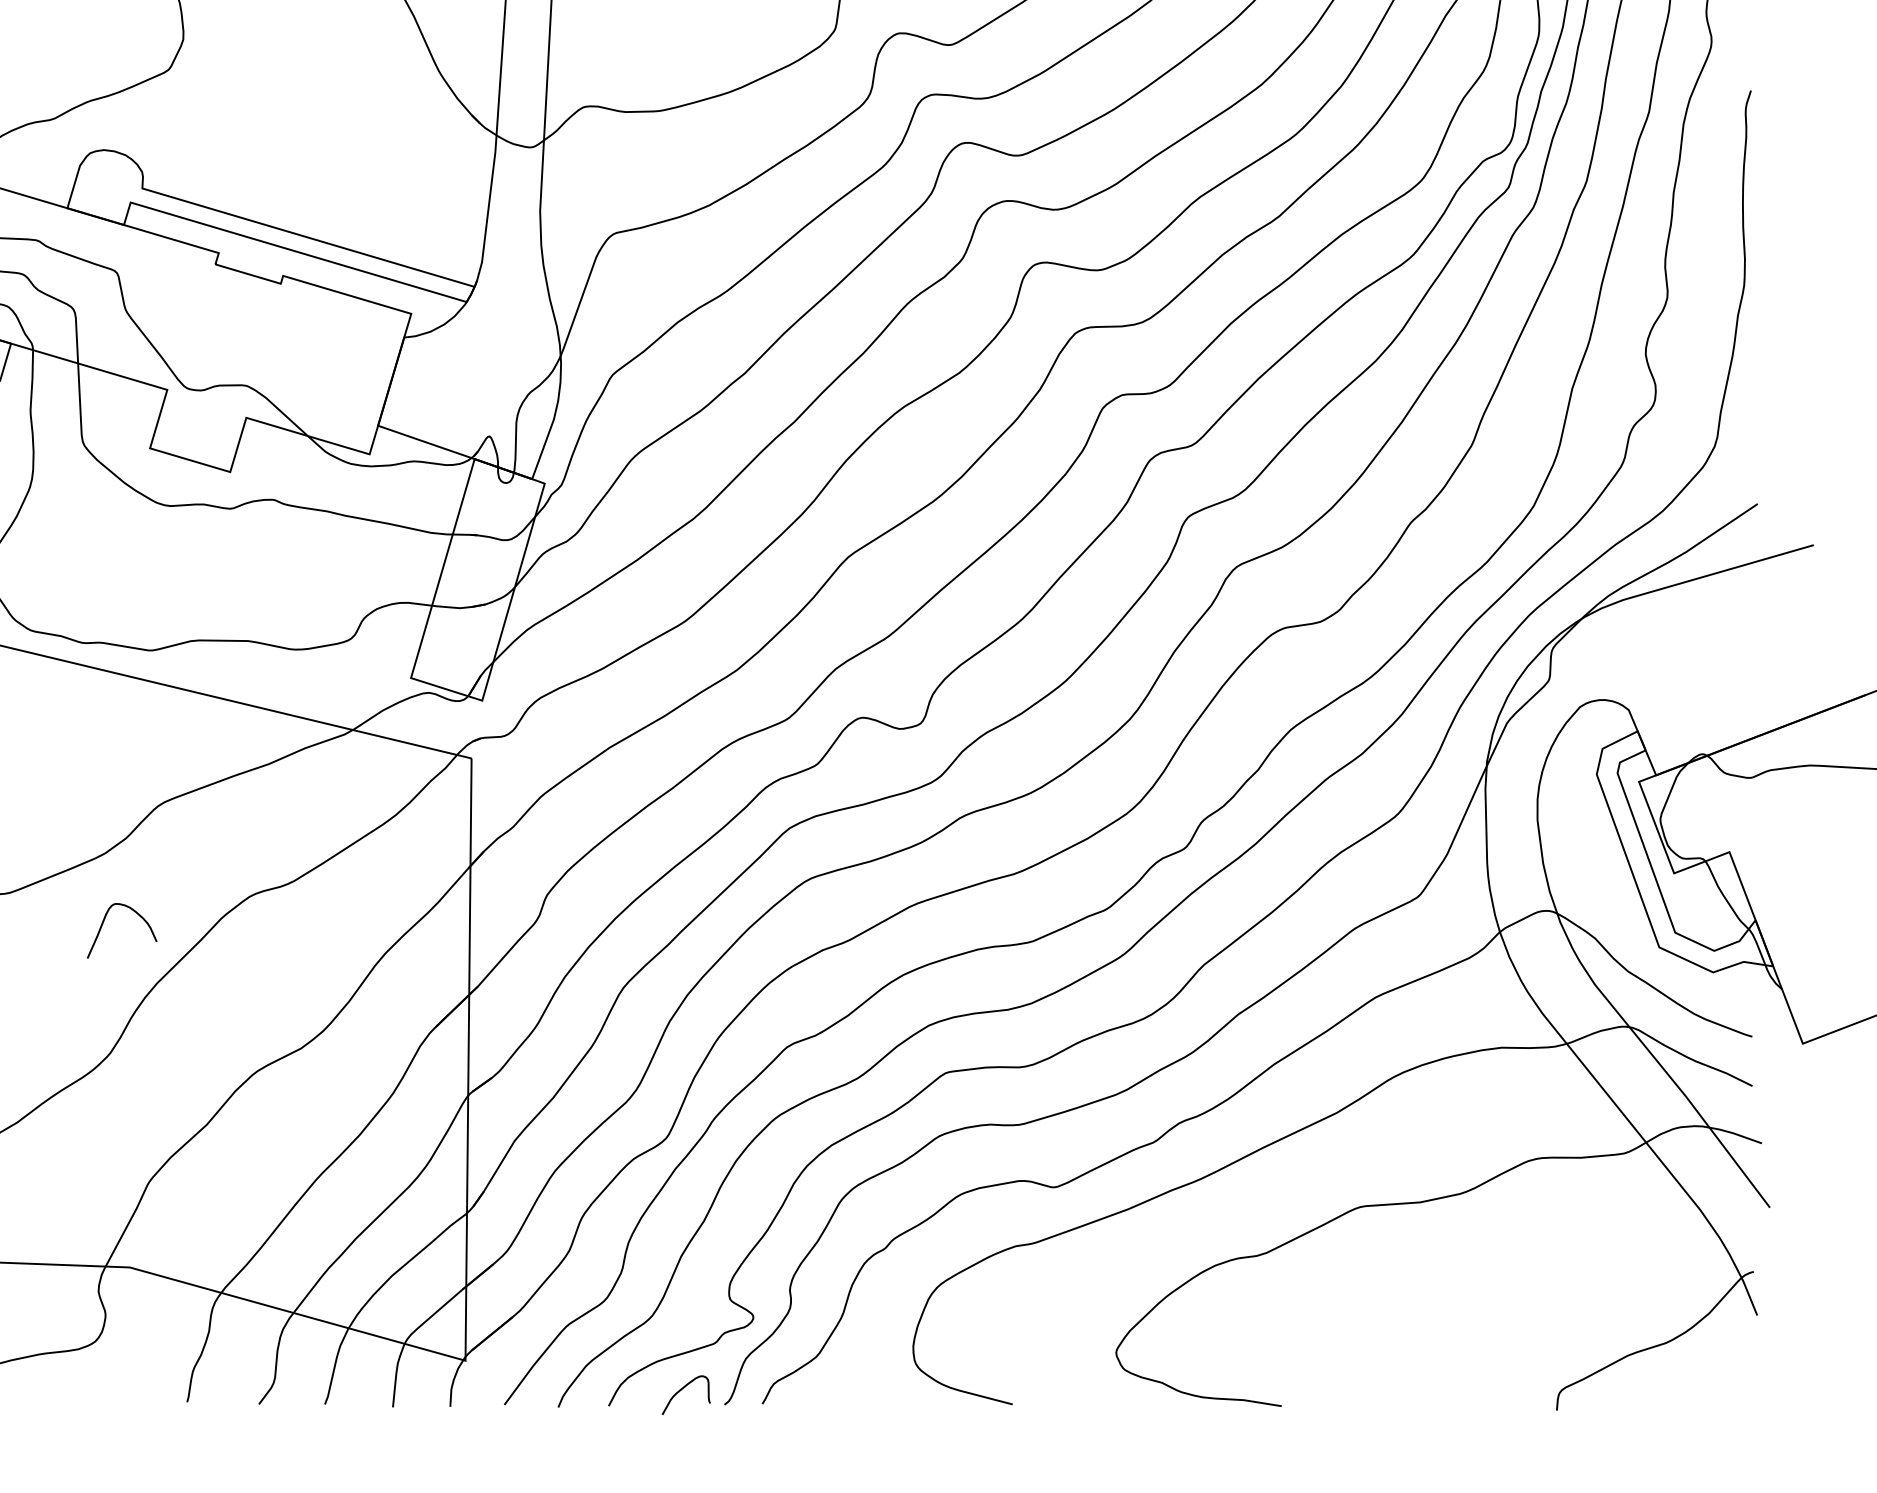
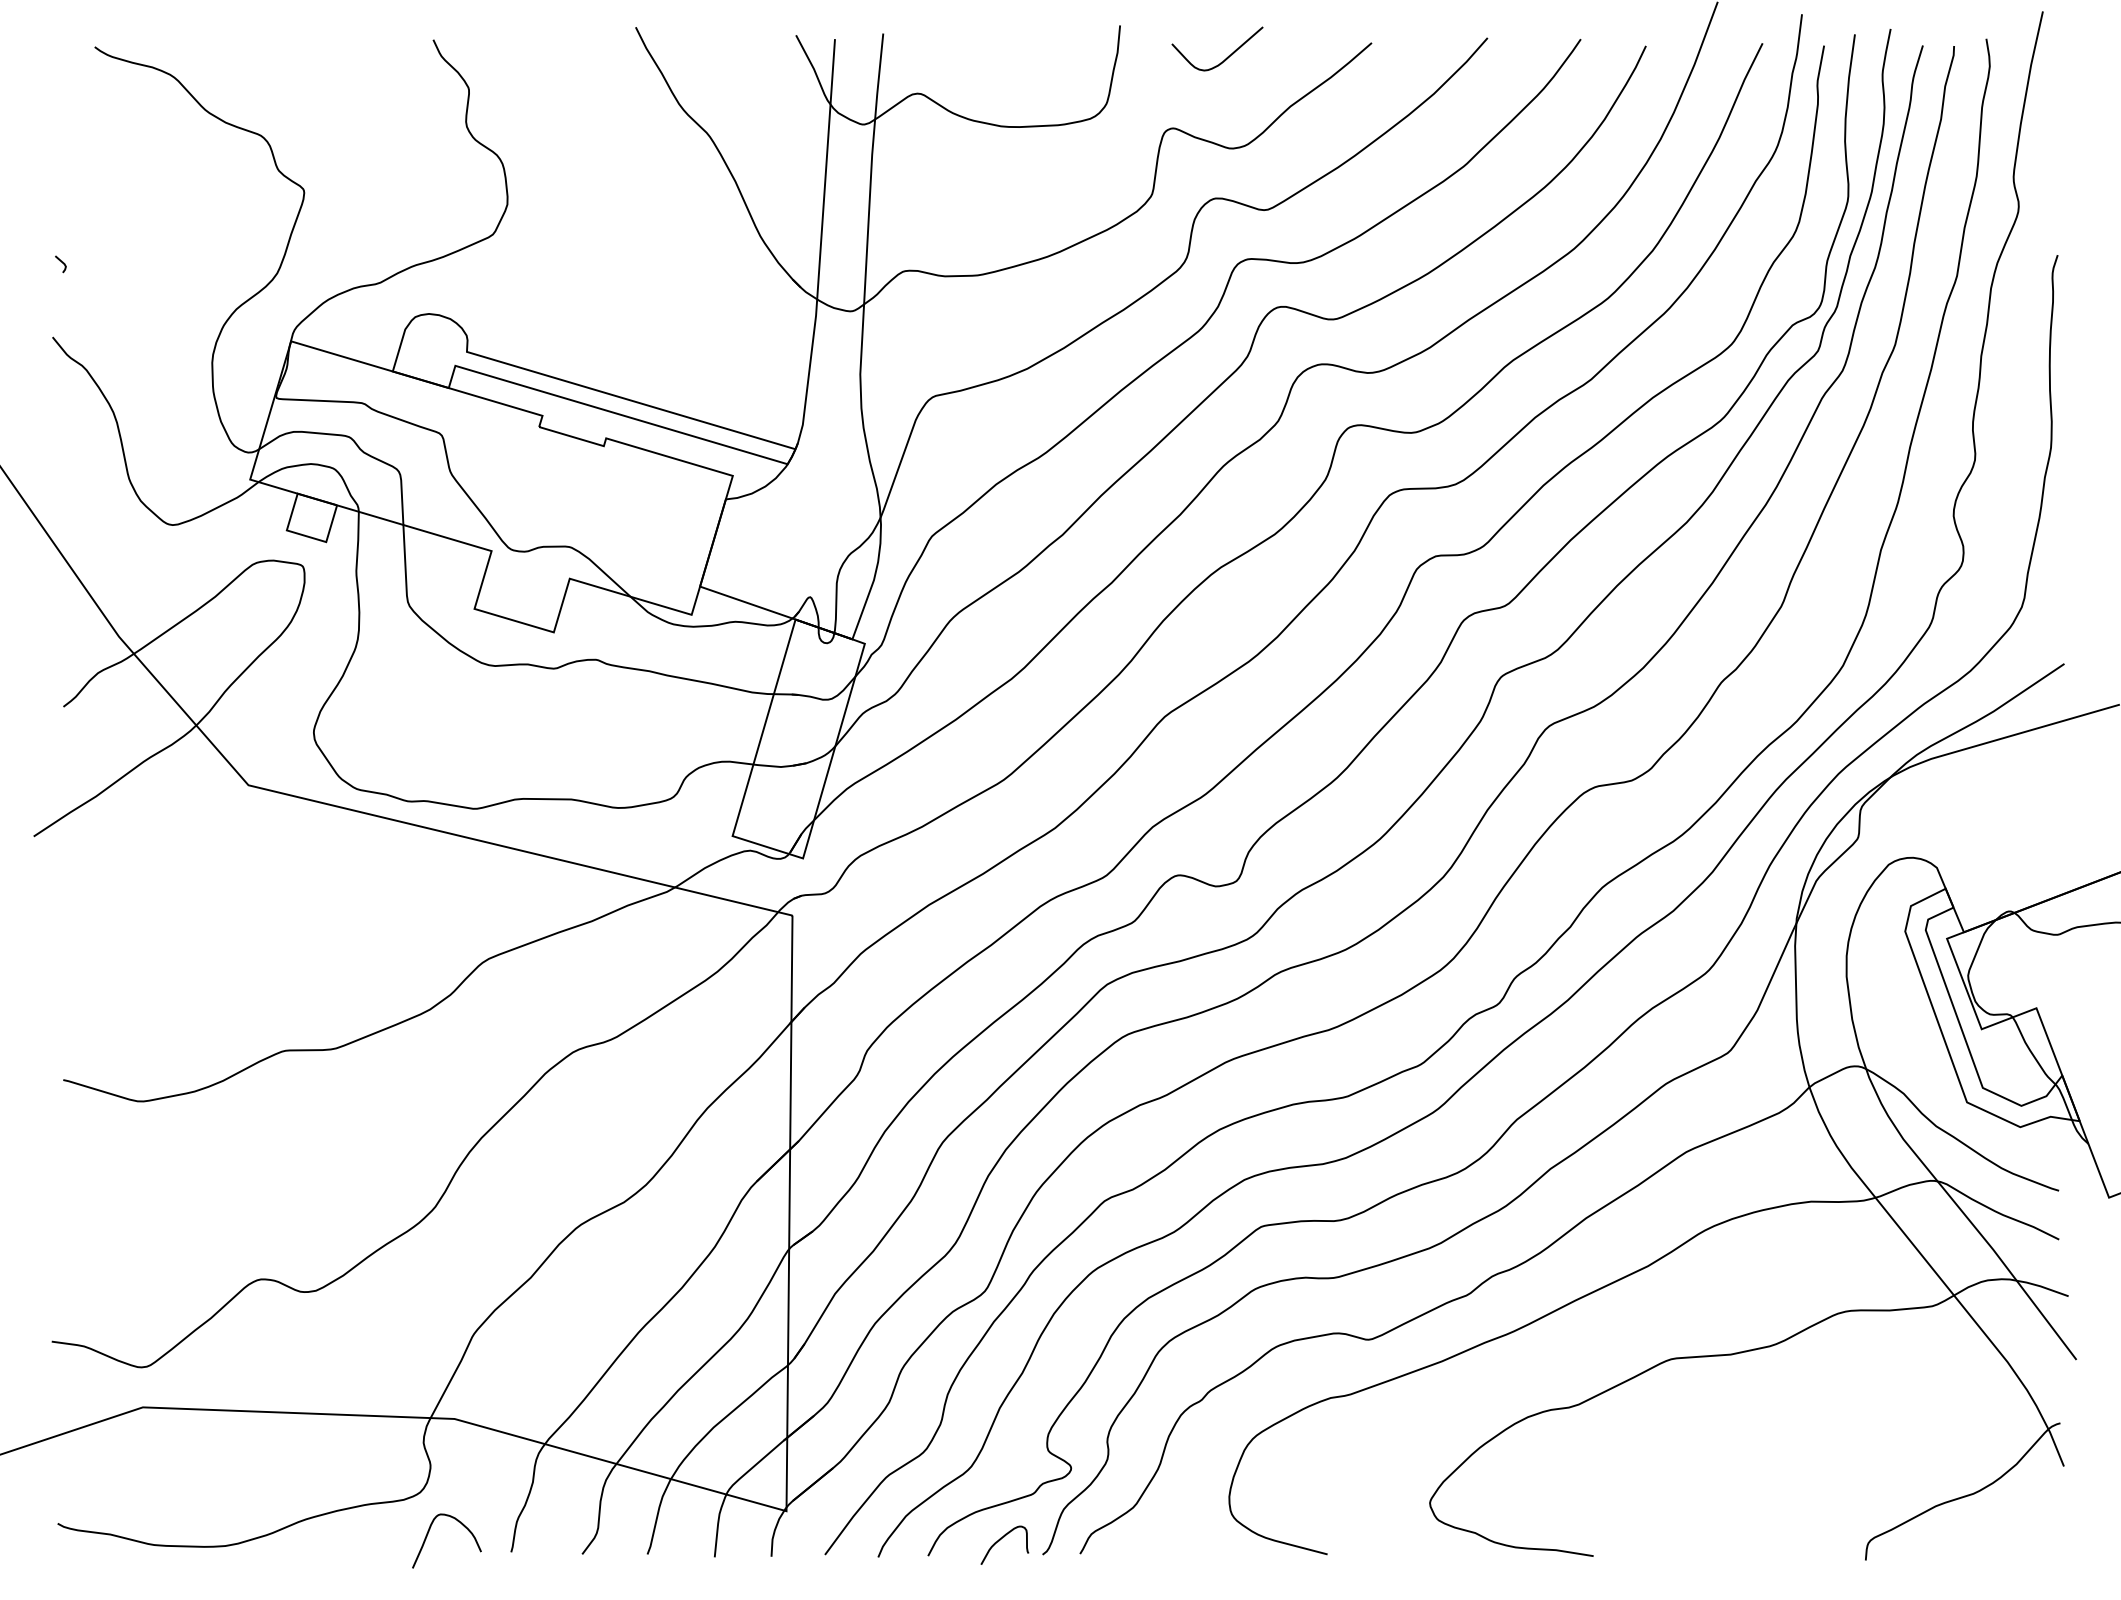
curve: (103, 924) -> (428, 1534), moved

